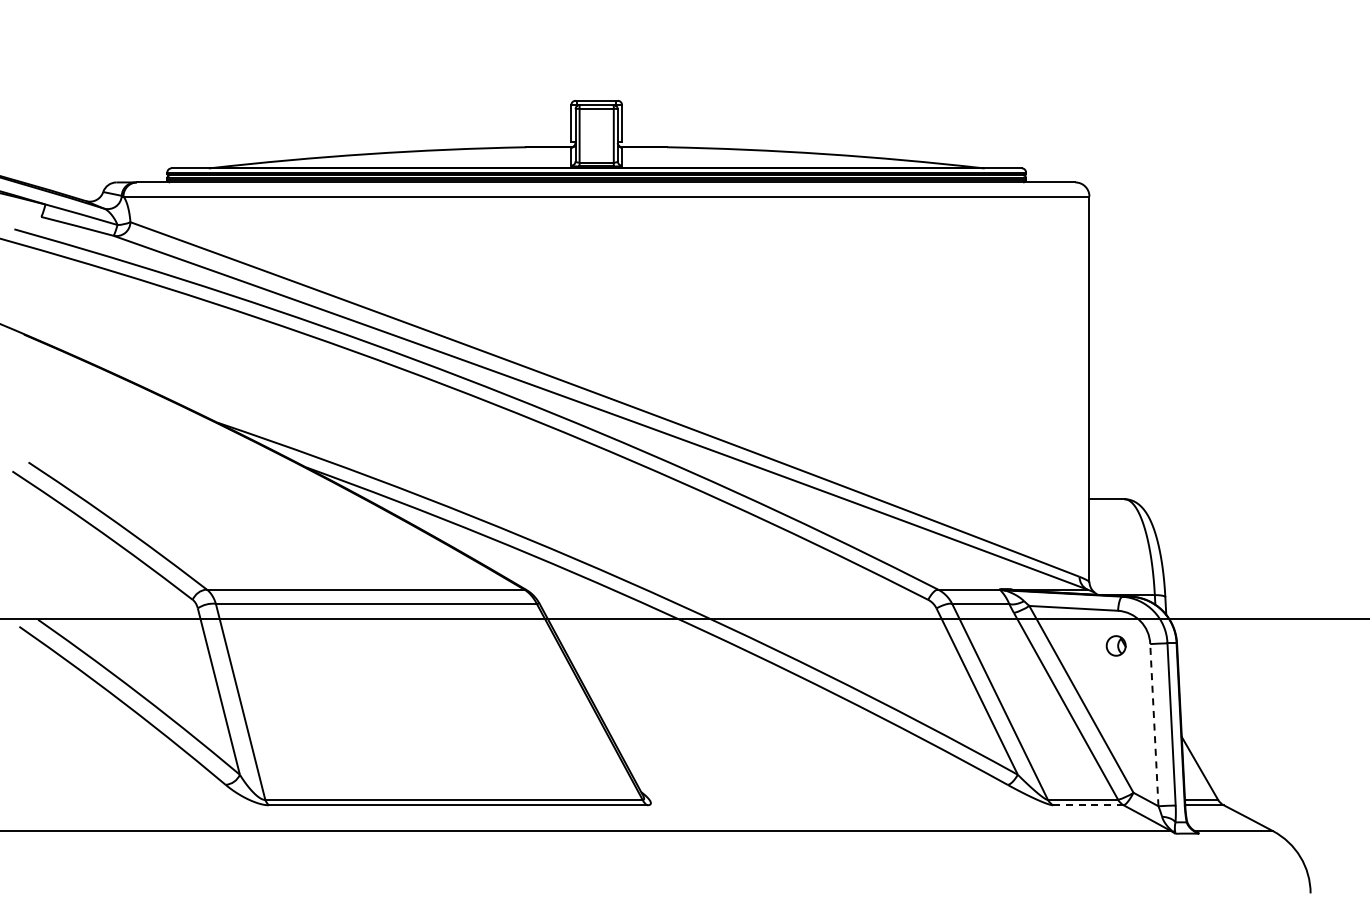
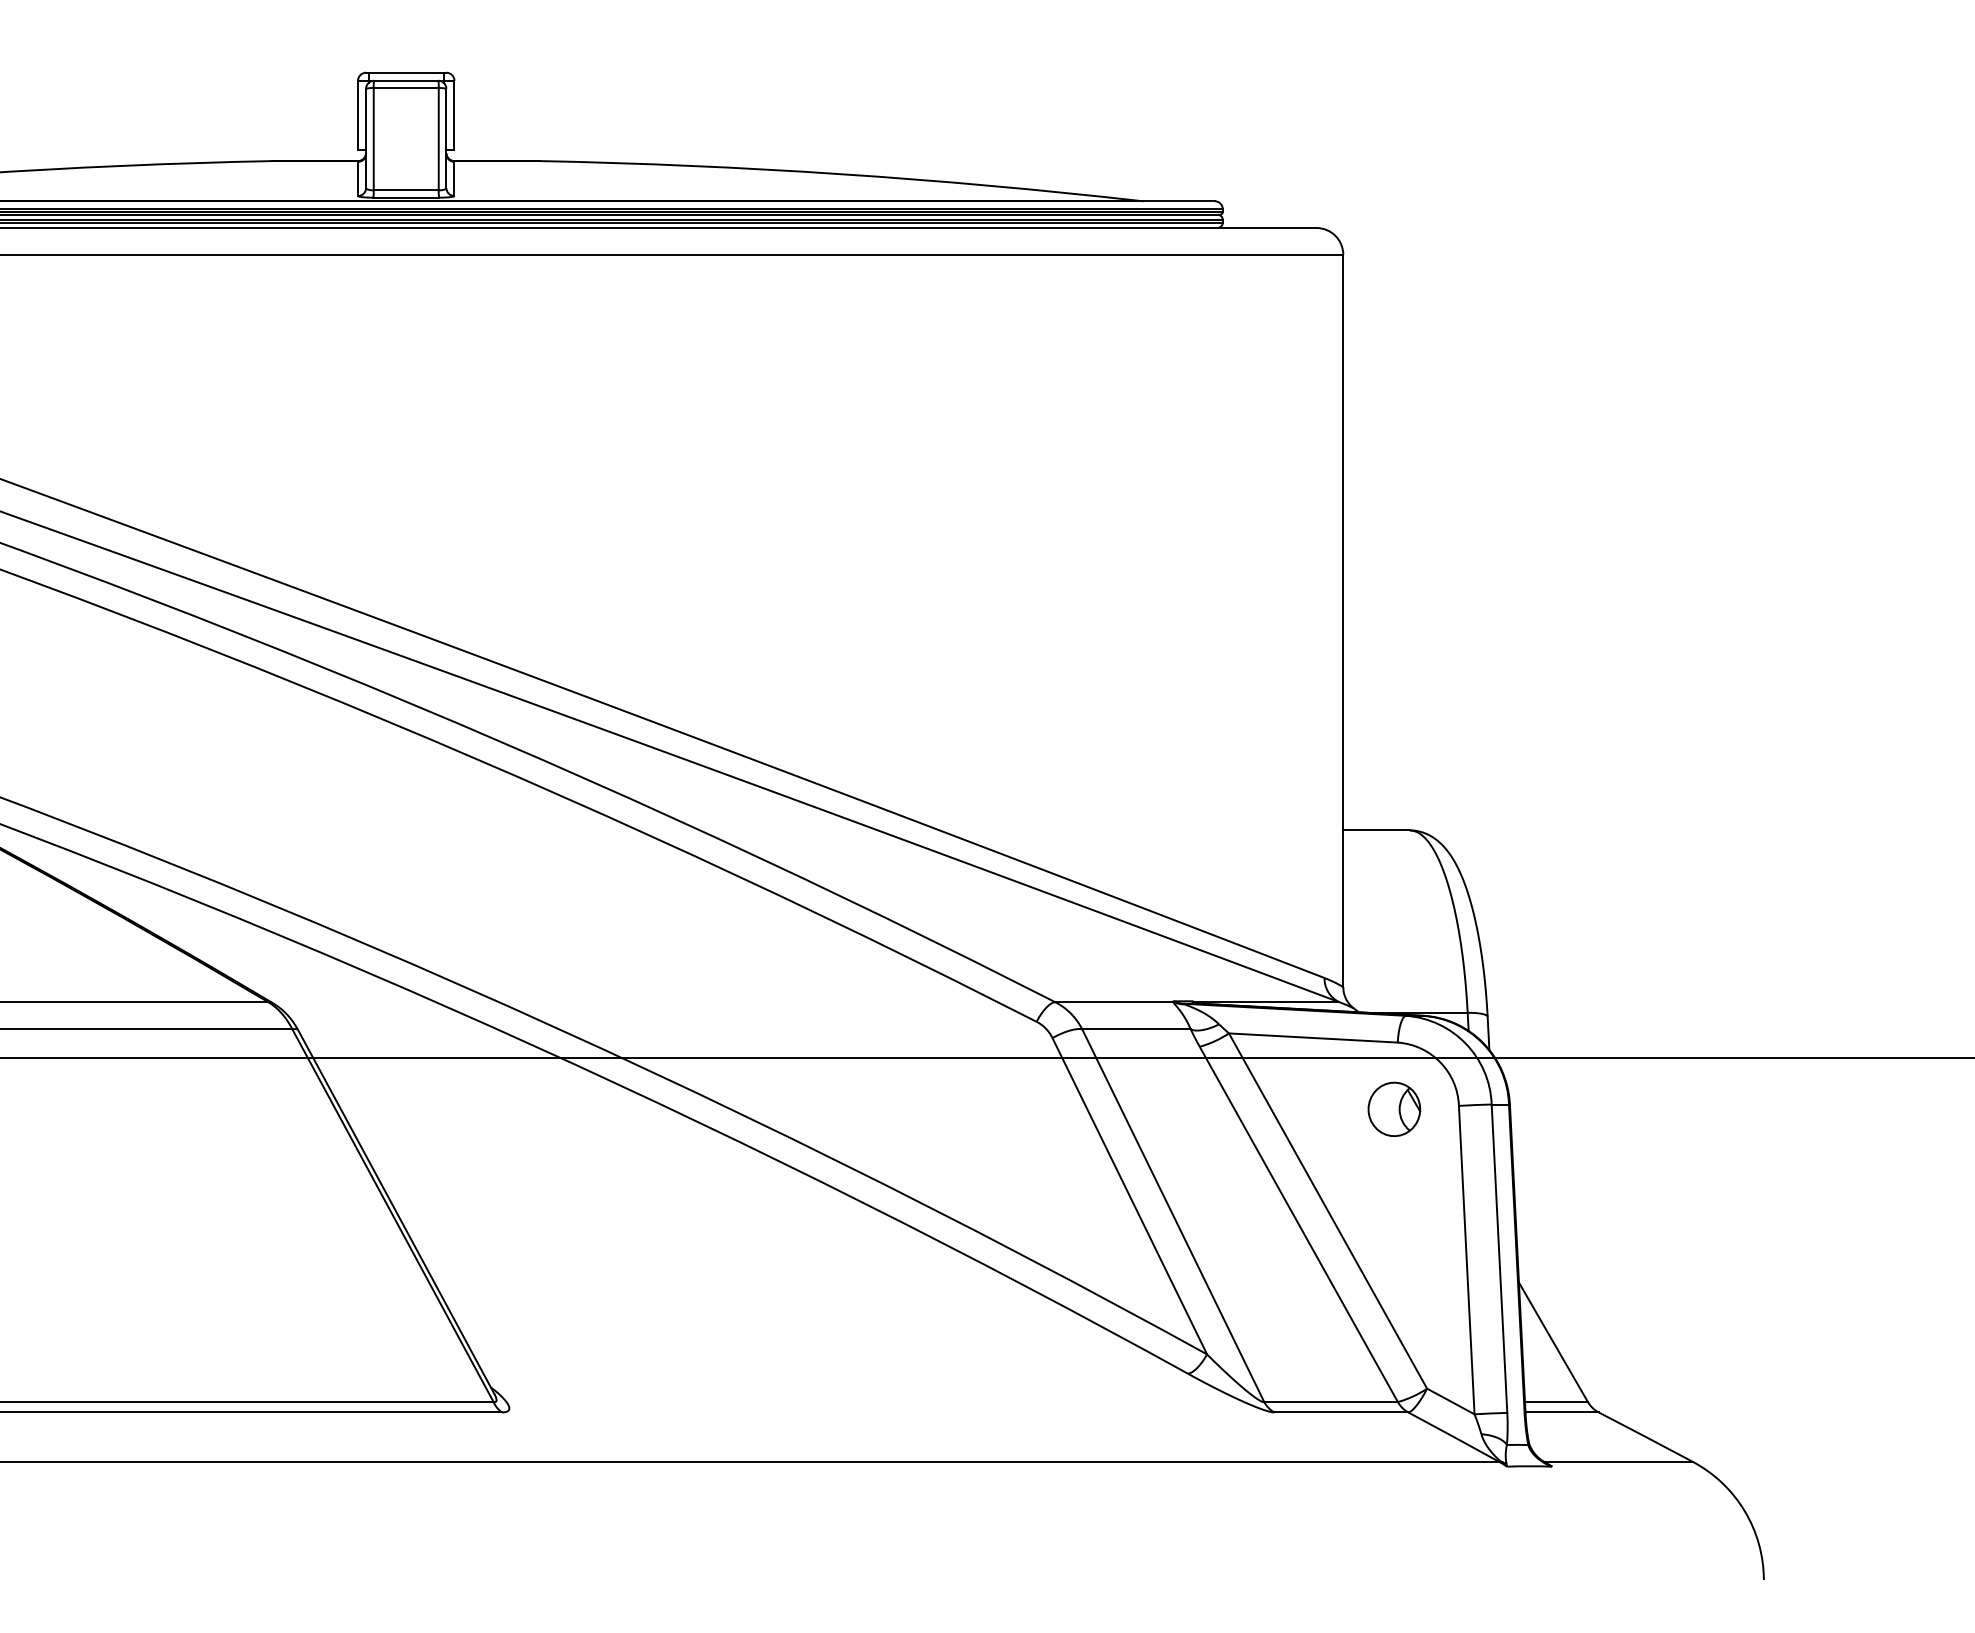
part: (1115, 645) -> (1392, 1108), size x1.43
line: (1154, 724) -> (1467, 1258), dashed -> solid
line: (1087, 805) -> (1339, 1412), dashed -> solid

